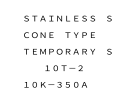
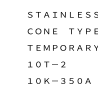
text: (63, 68) -> (46, 64), moved

